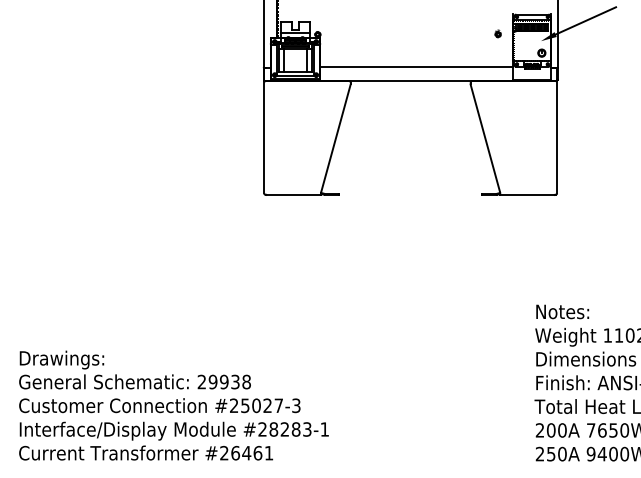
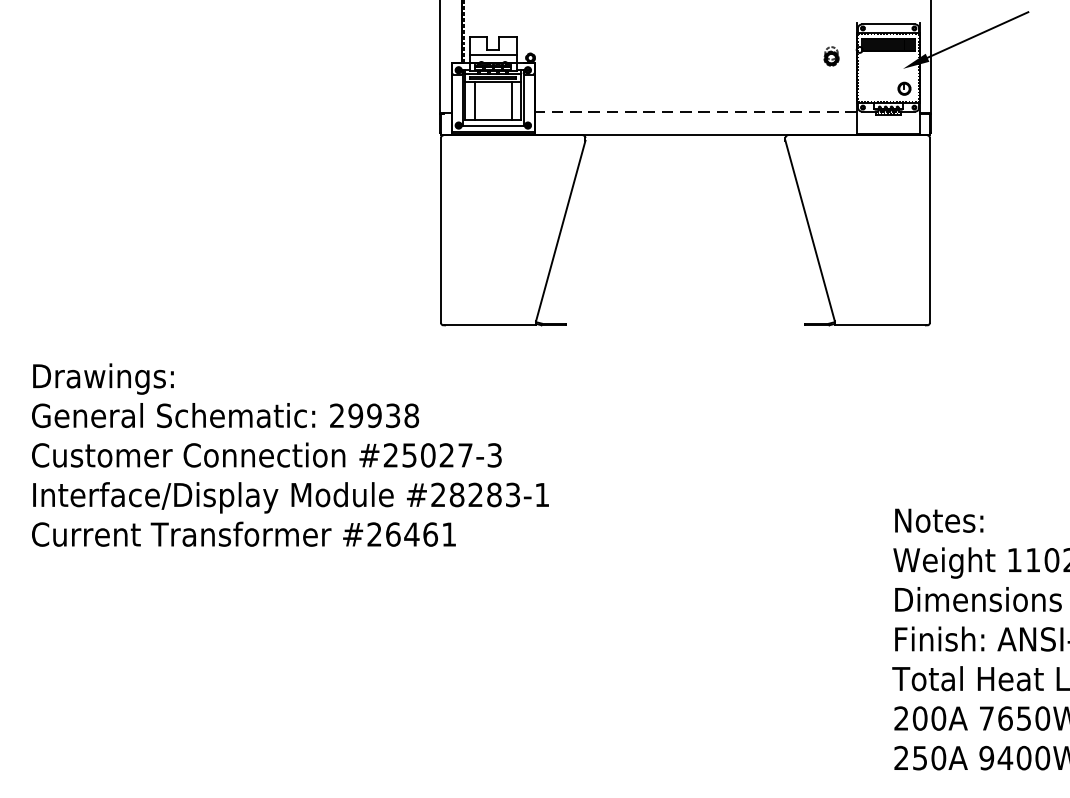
part: (497, 33) -> (830, 55), size x1.6
line: (416, 66) -> (695, 111), solid -> dashed
text: (173, 405) -> (289, 454), moved

